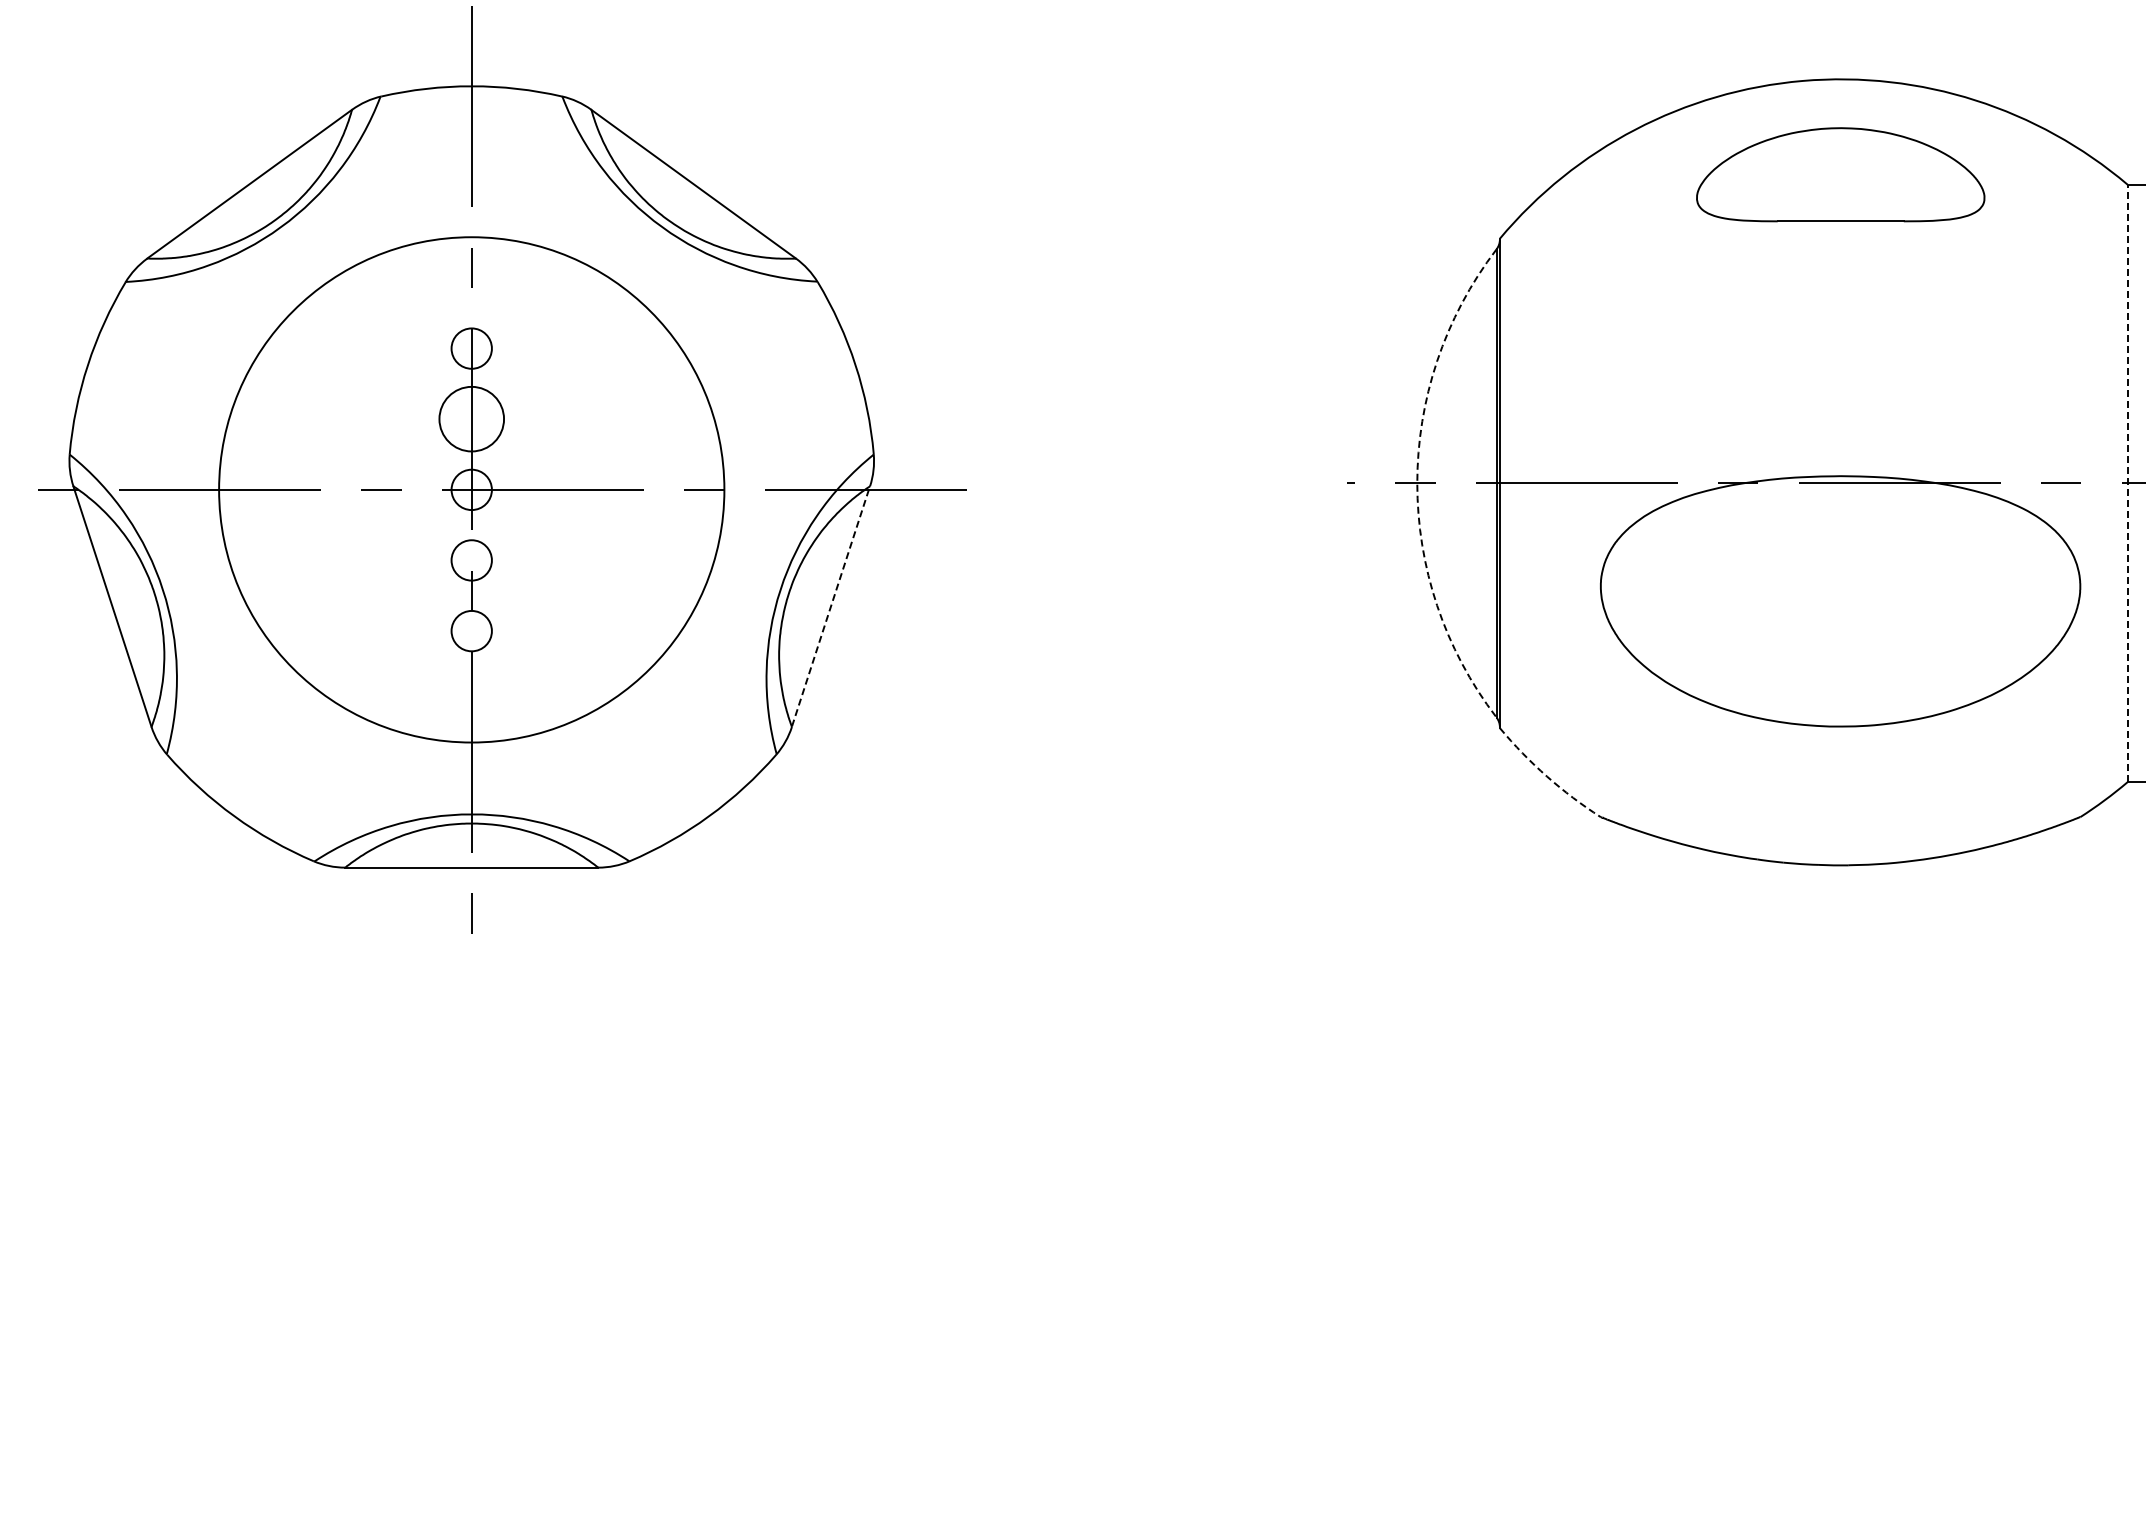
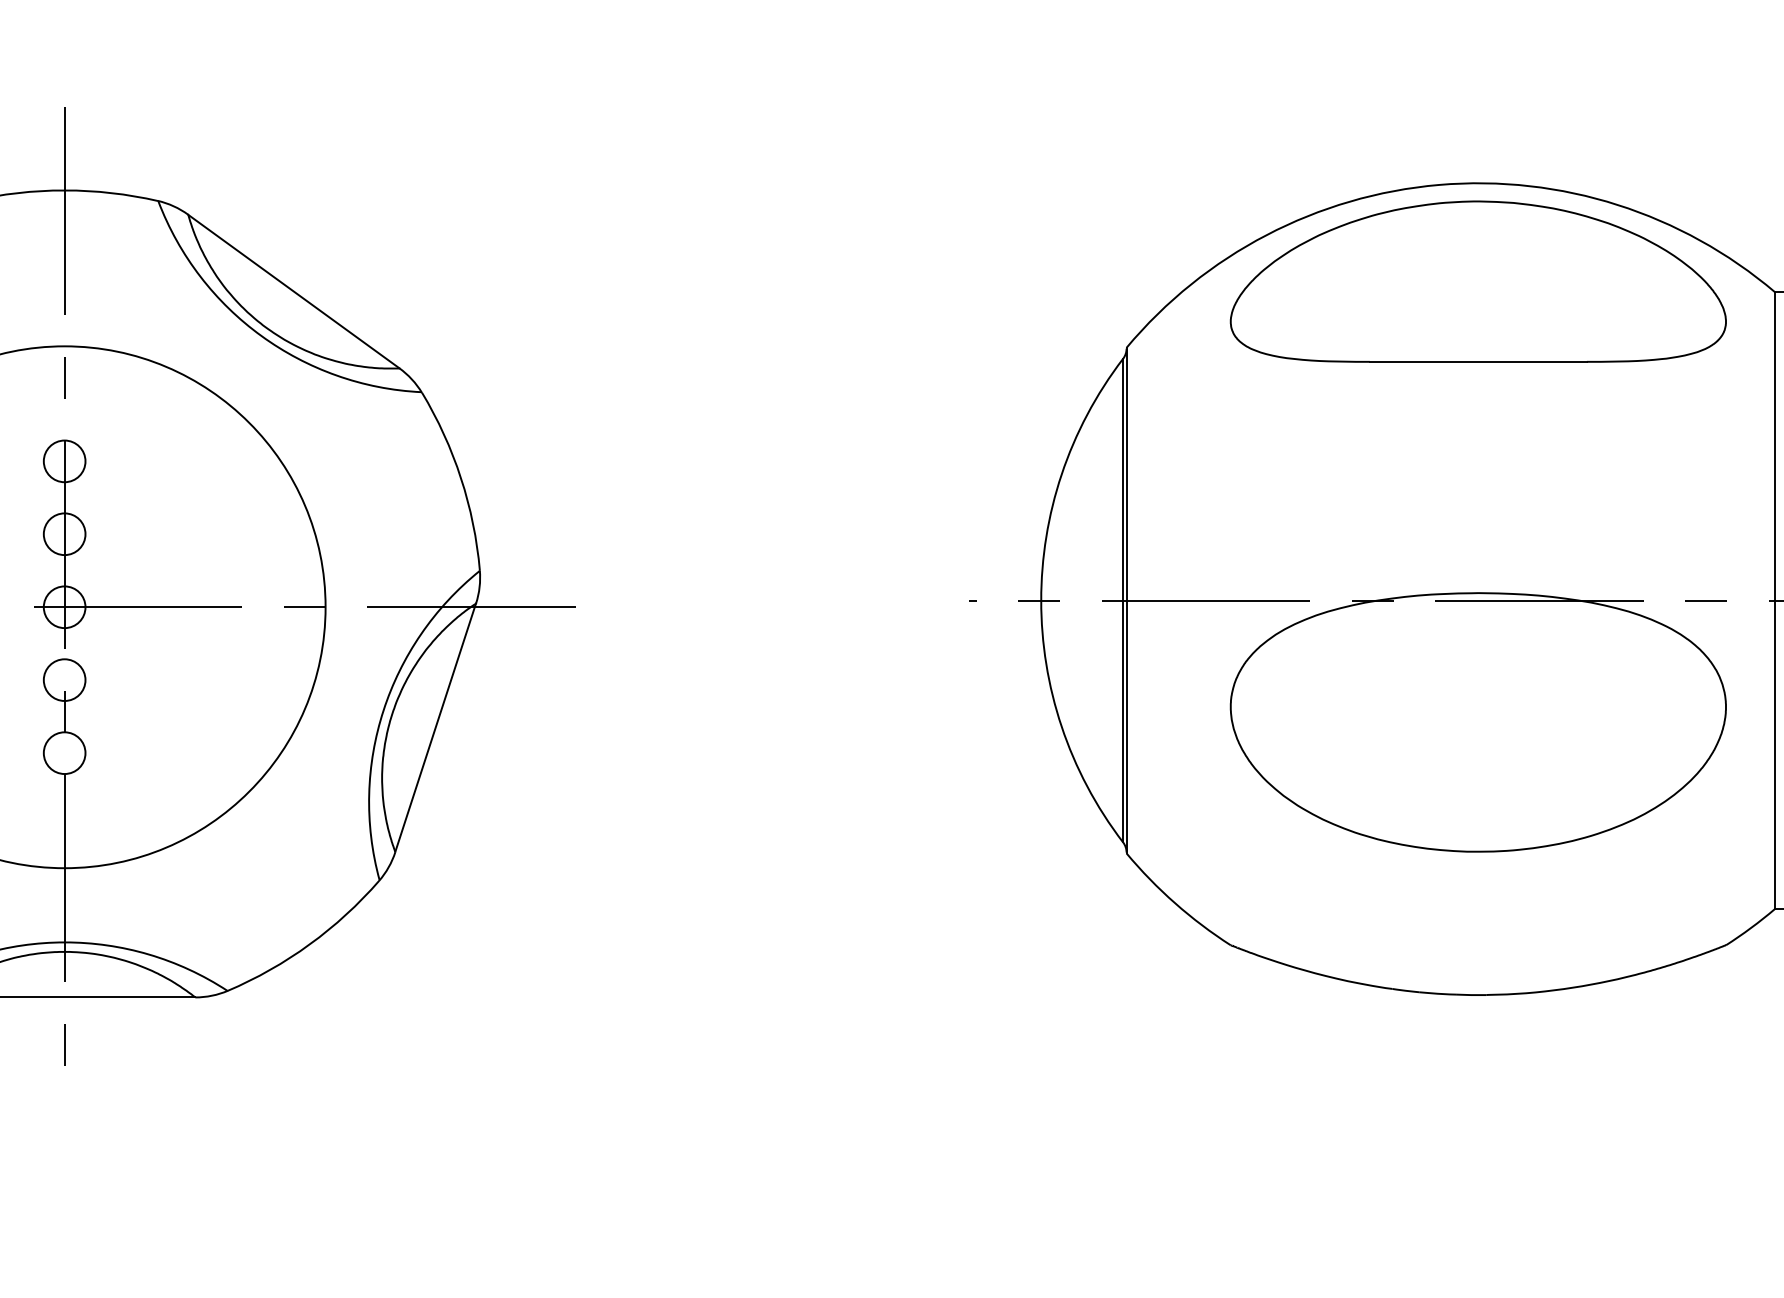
part: (1840, 174) -> (1478, 281), size x1.67
circle: (471, 419) -> (64, 534), size x0.62
arc: (1417, 483) -> (1041, 600), dashed -> solid
line: (2127, 483) -> (1774, 600), dashed -> solid
line: (831, 605) -> (436, 726), dashed -> solid
arc: (1546, 776) -> (1174, 903), dashed -> solid

